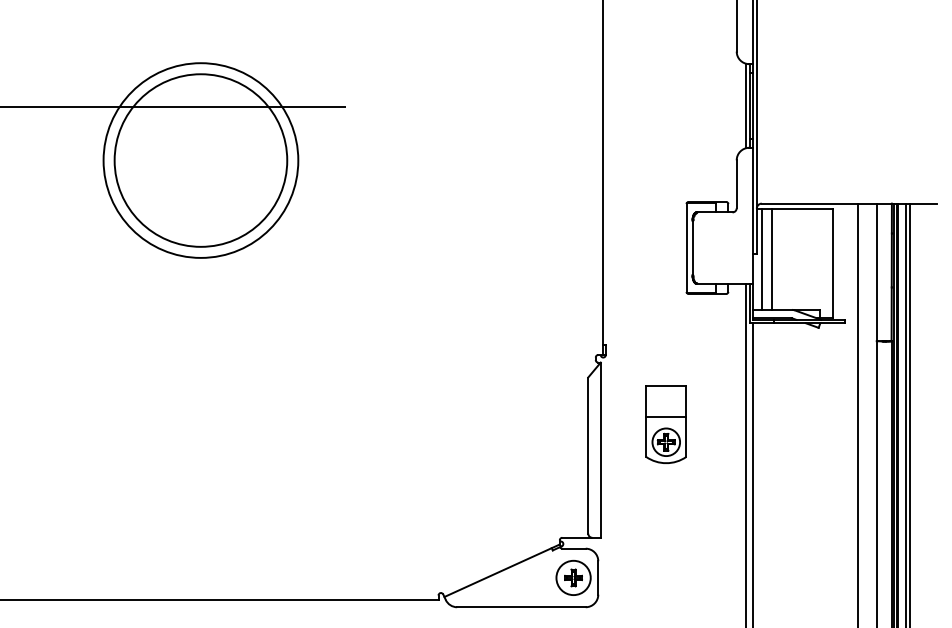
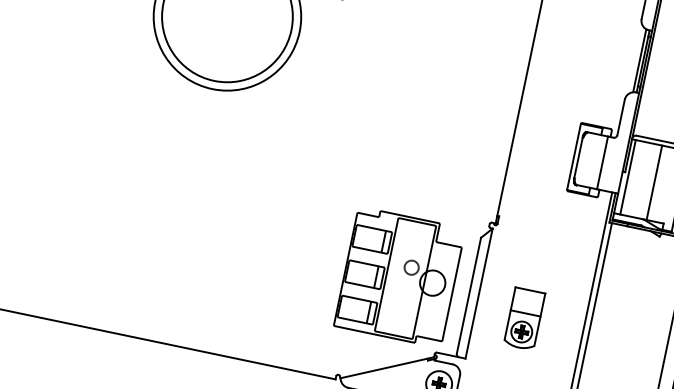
line: (725, 247) -> (602, 162), added
line: (772, 259) -> (654, 182), moved
part: (665, 424) -> (523, 318), moved
part: (493, 450) -> (399, 277), added

